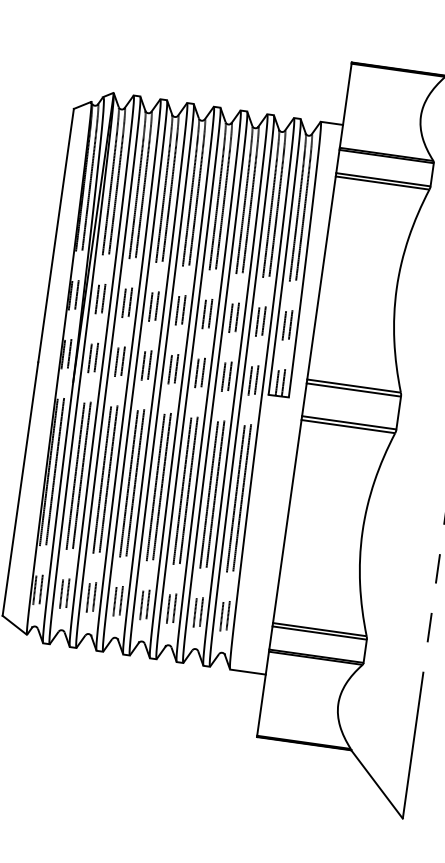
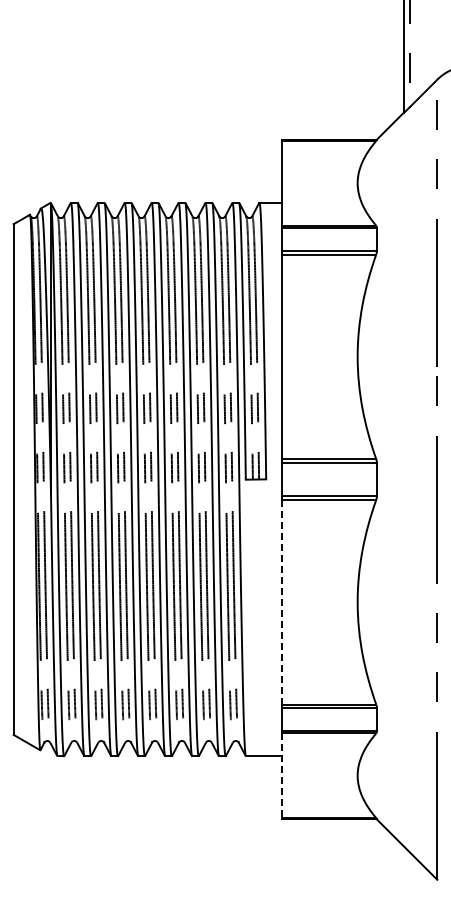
line: (286, 521) -> (281, 602), solid -> dashed
line: (262, 694) -> (281, 776), solid -> dashed

